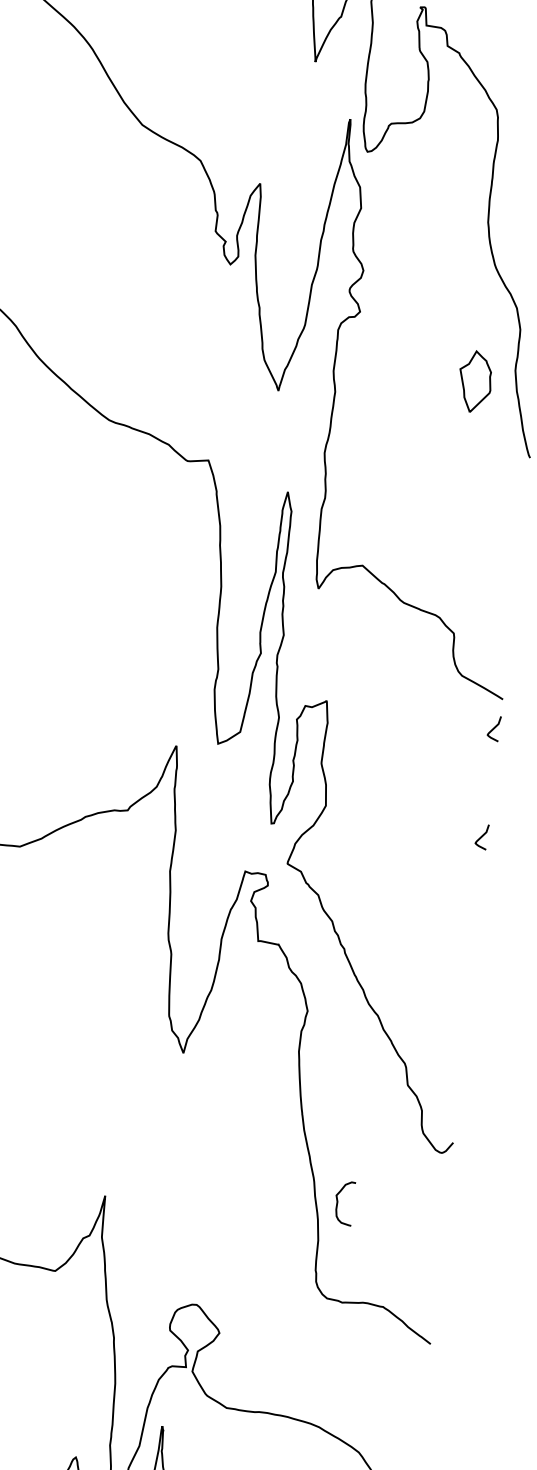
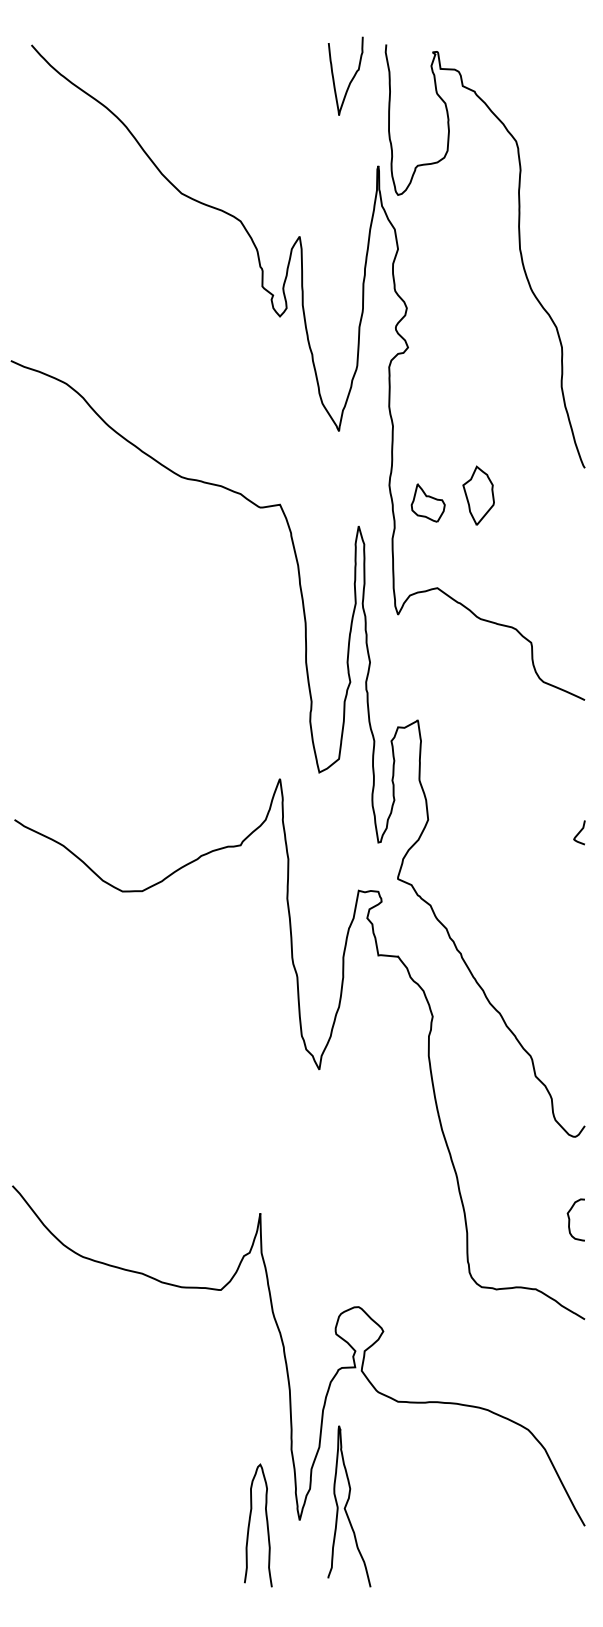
part: (475, 381) -> (478, 495), moved
part: (362, 475) -> (427, 502), added
curve: (494, 728) -> (579, 728), removed
curve: (338, 1202) -> (570, 1219), moved

